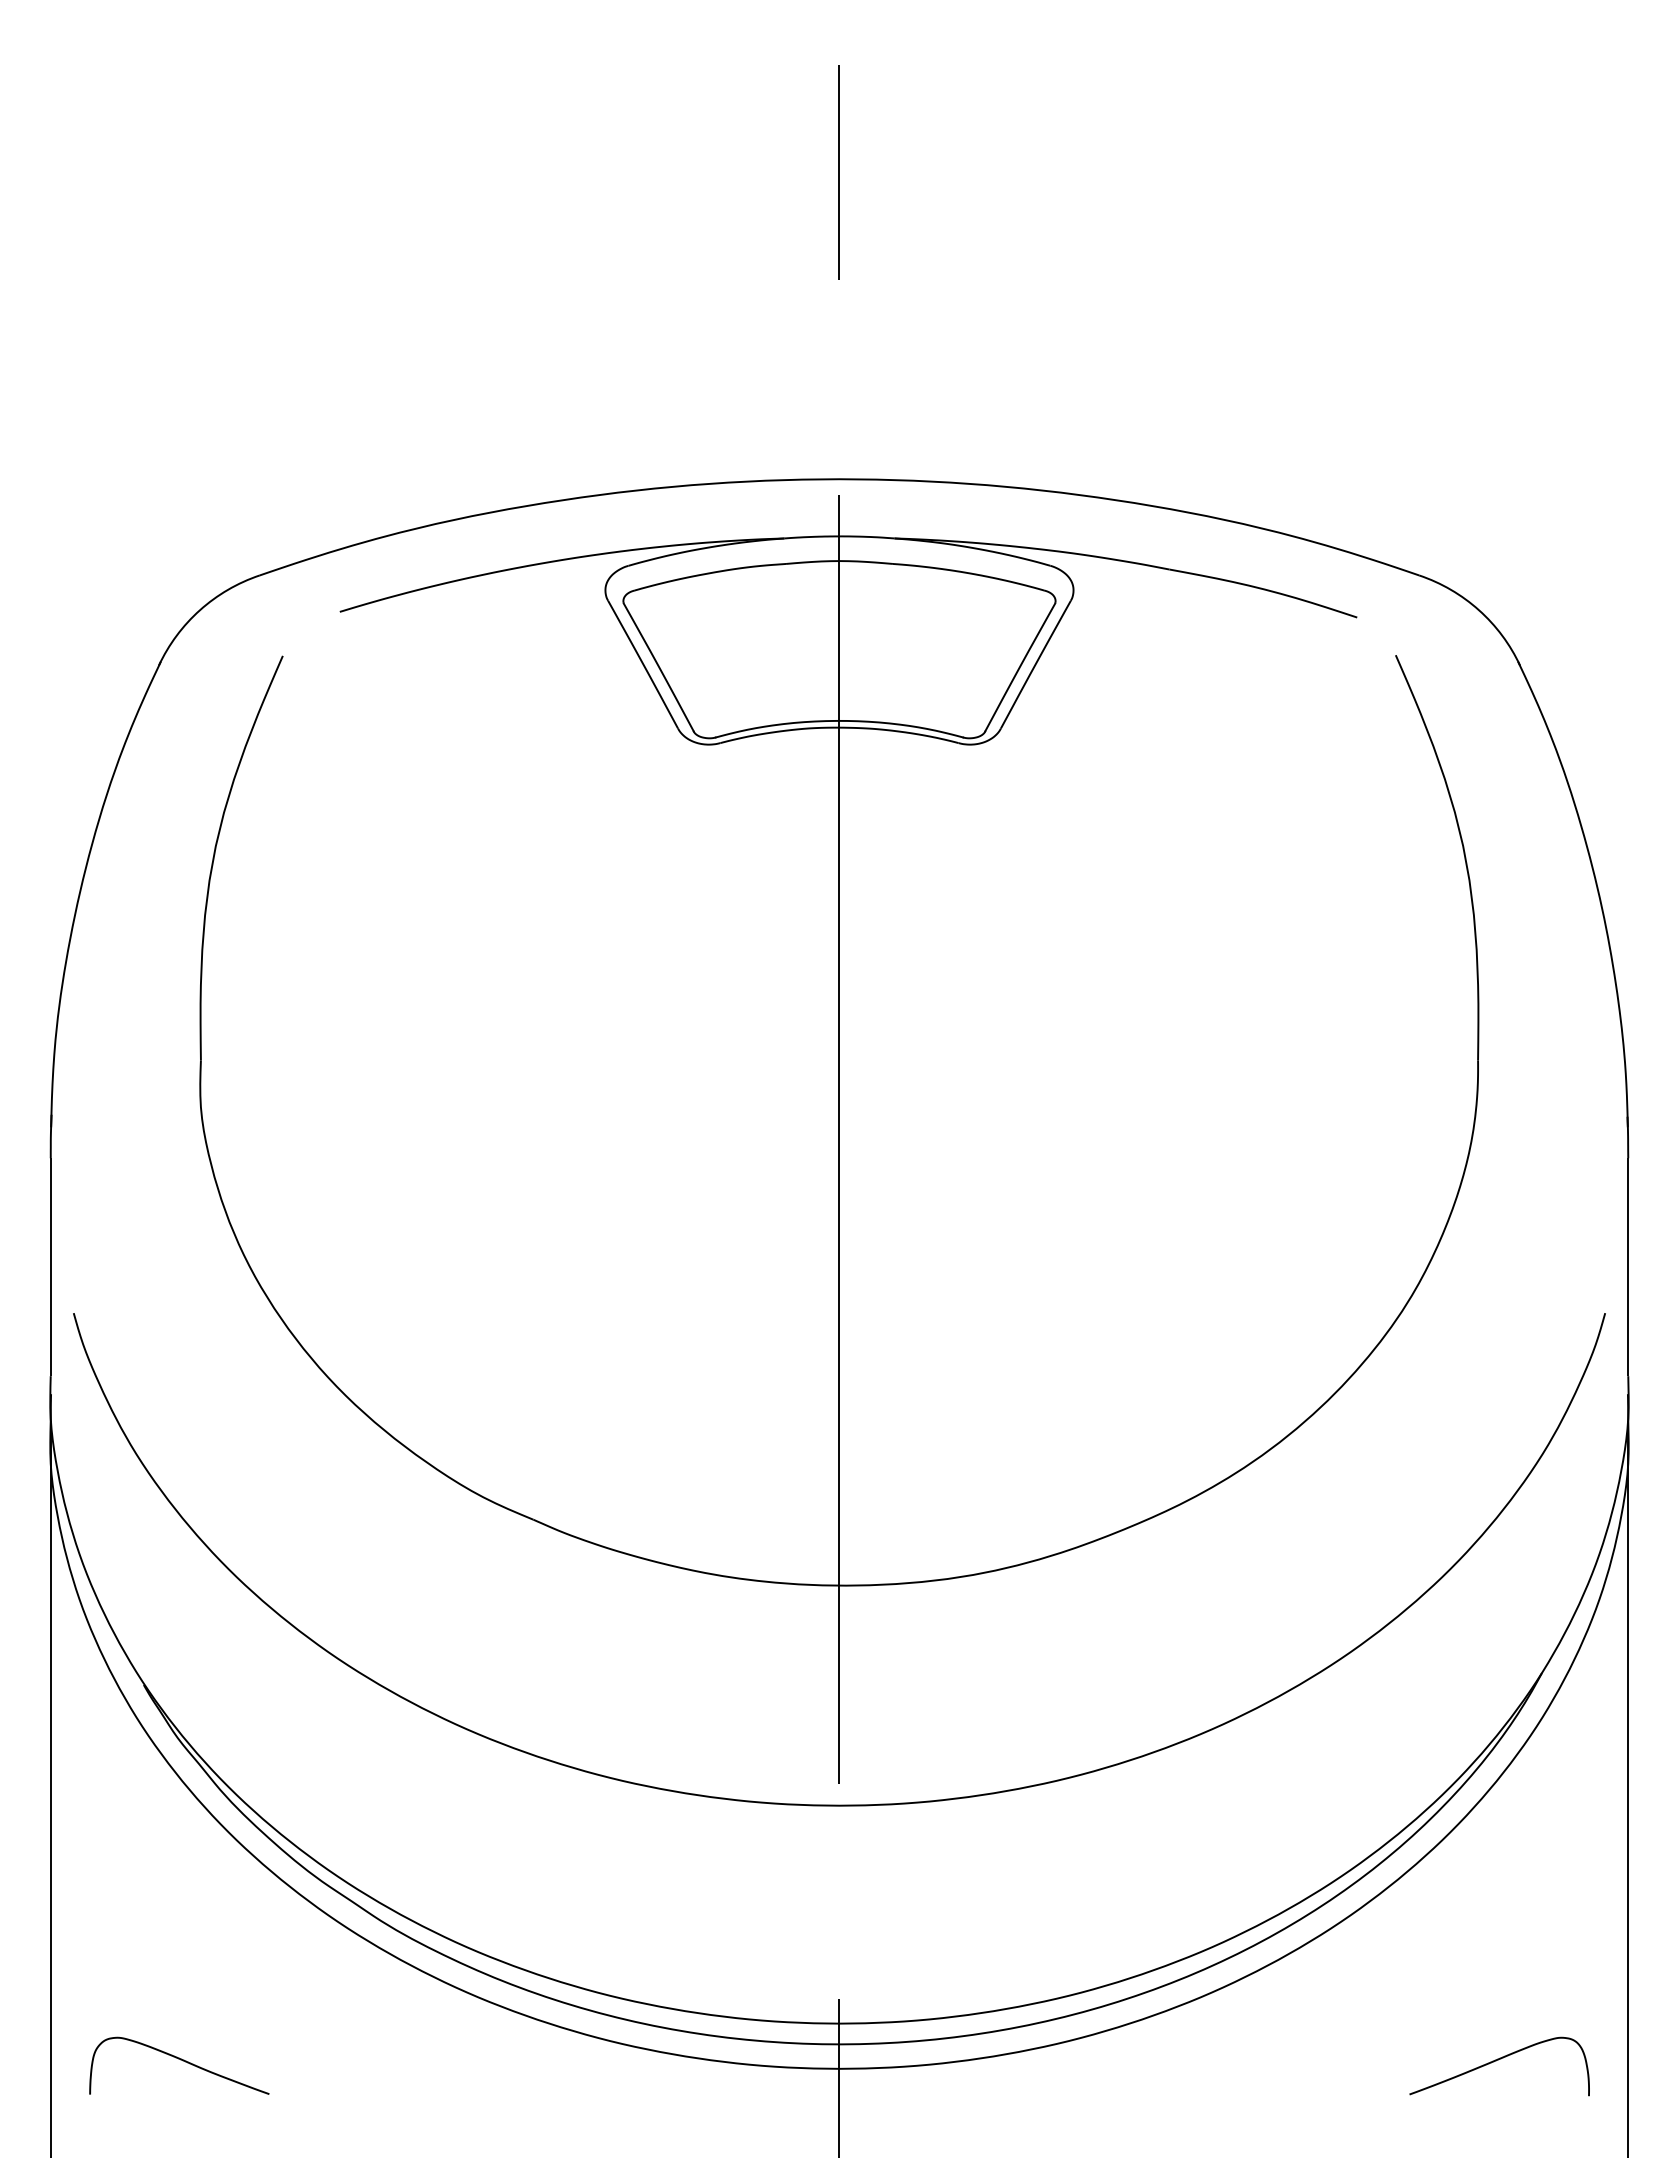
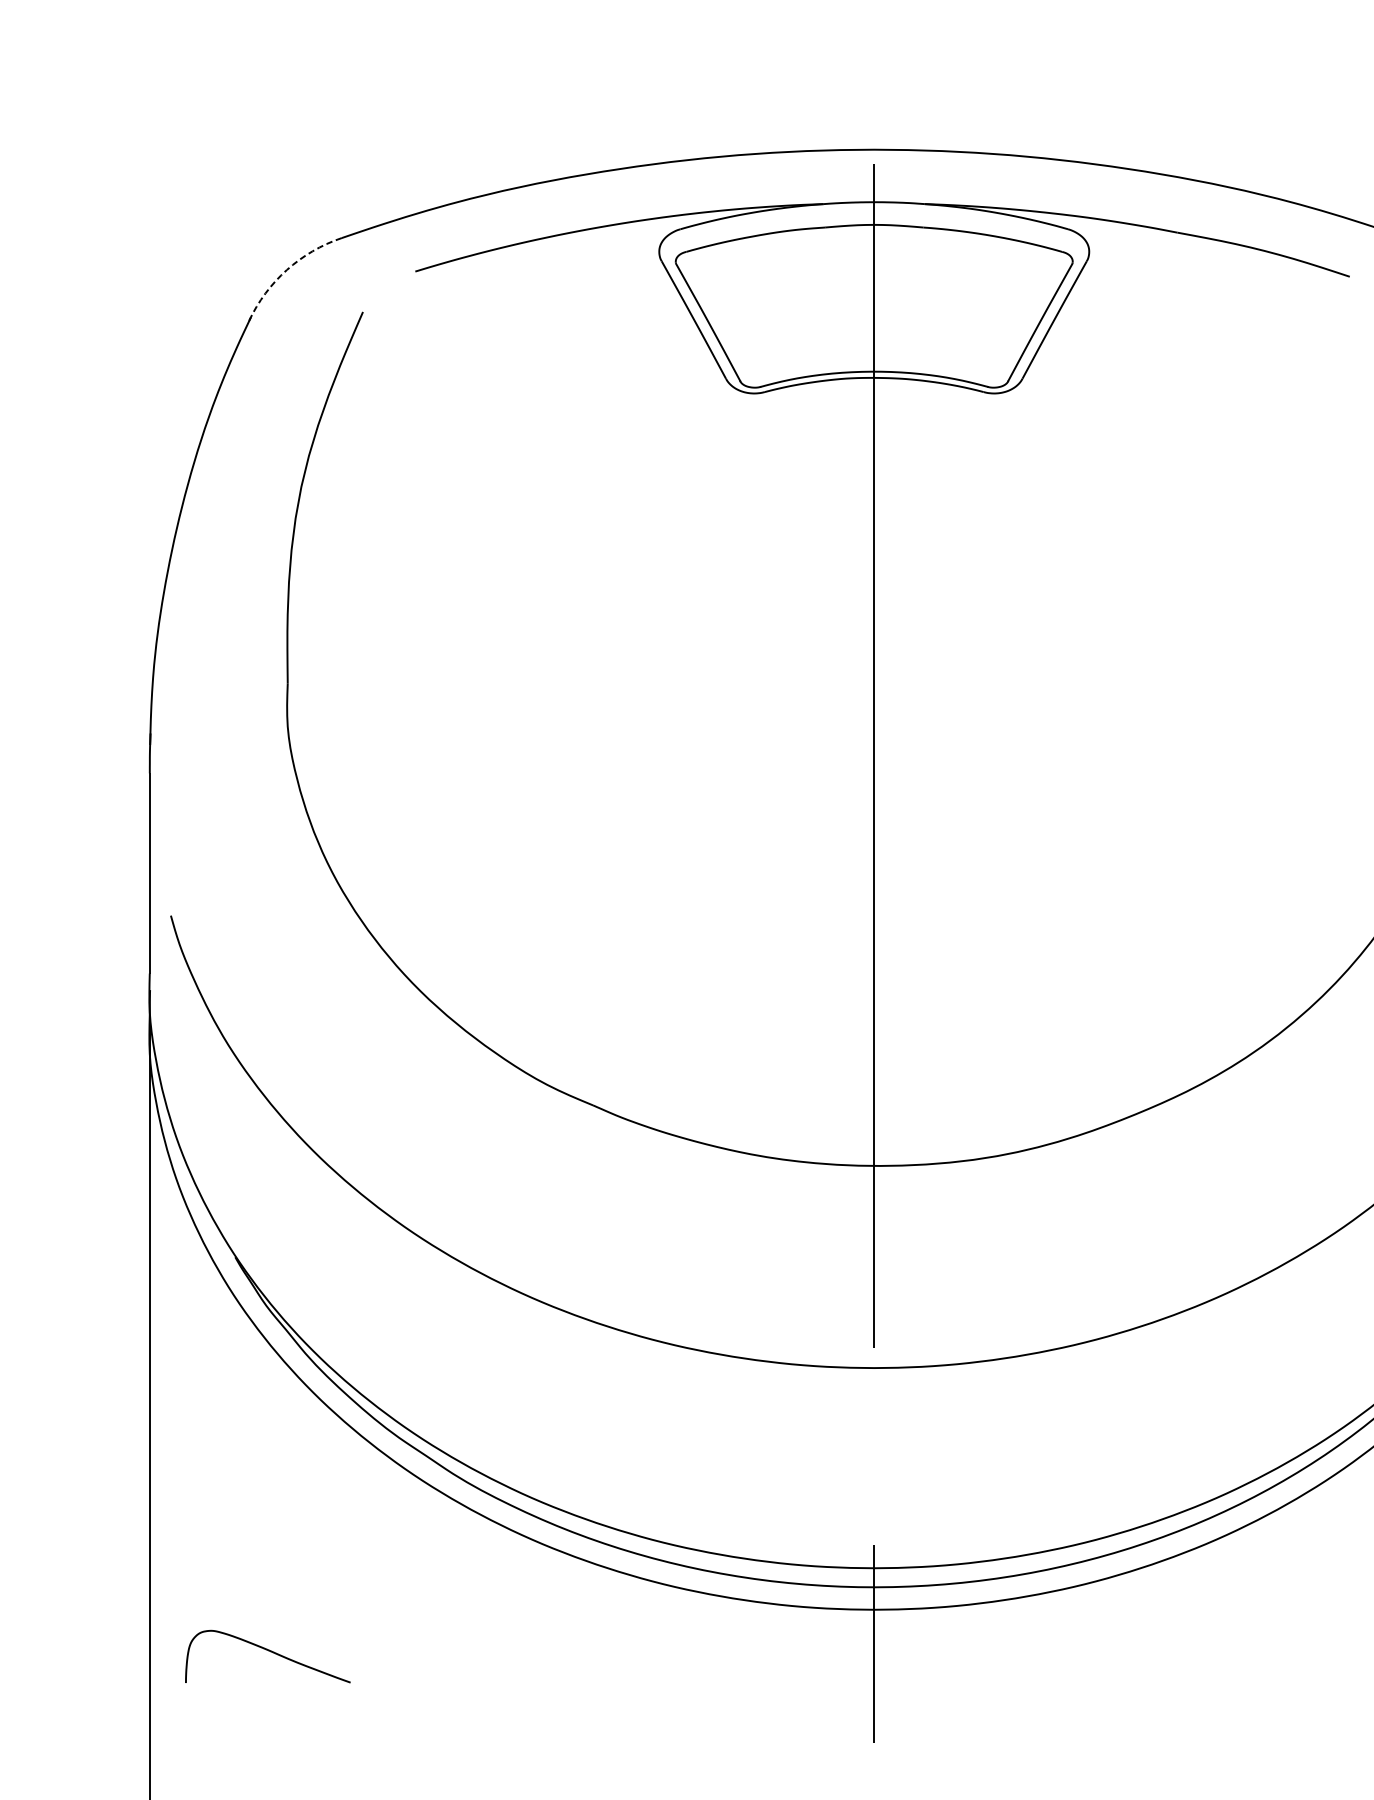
arc: (200, 610) -> (287, 270), solid -> dashed
curve: (180, 2060) -> (268, 1651), moved

